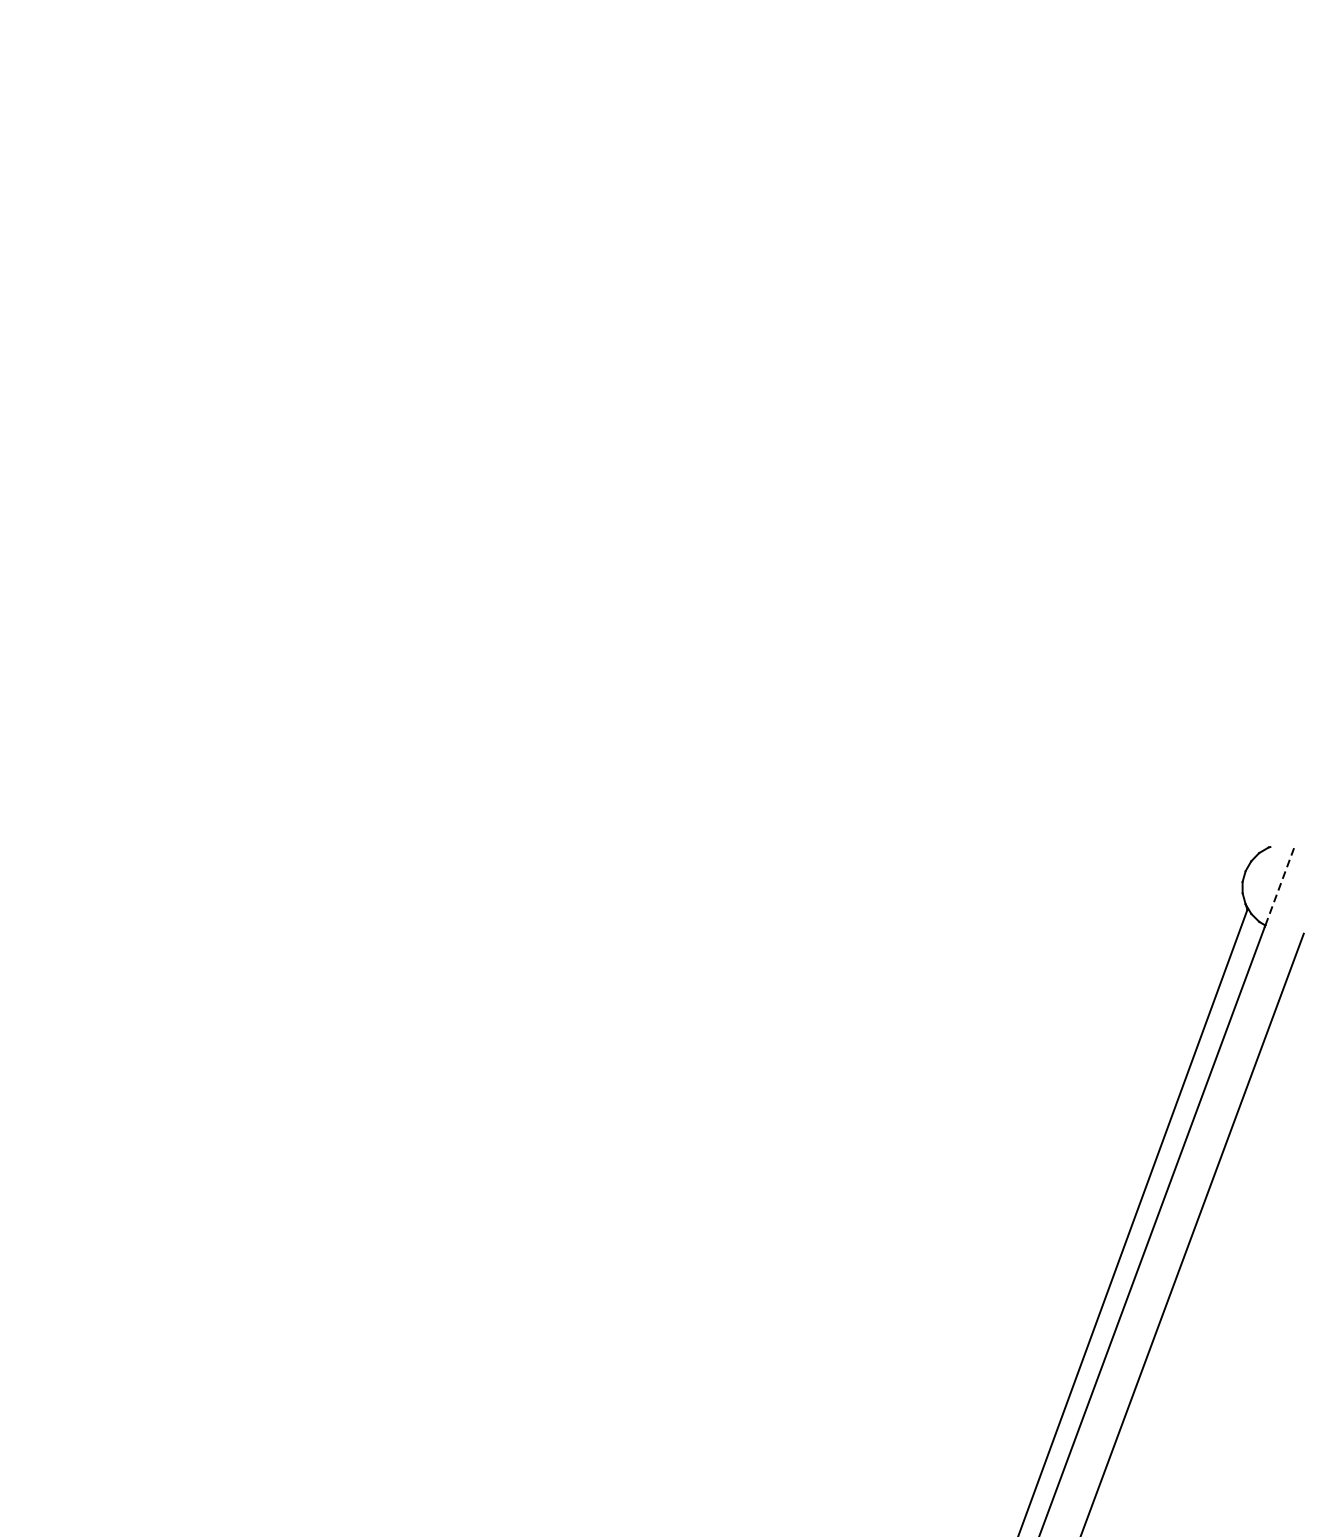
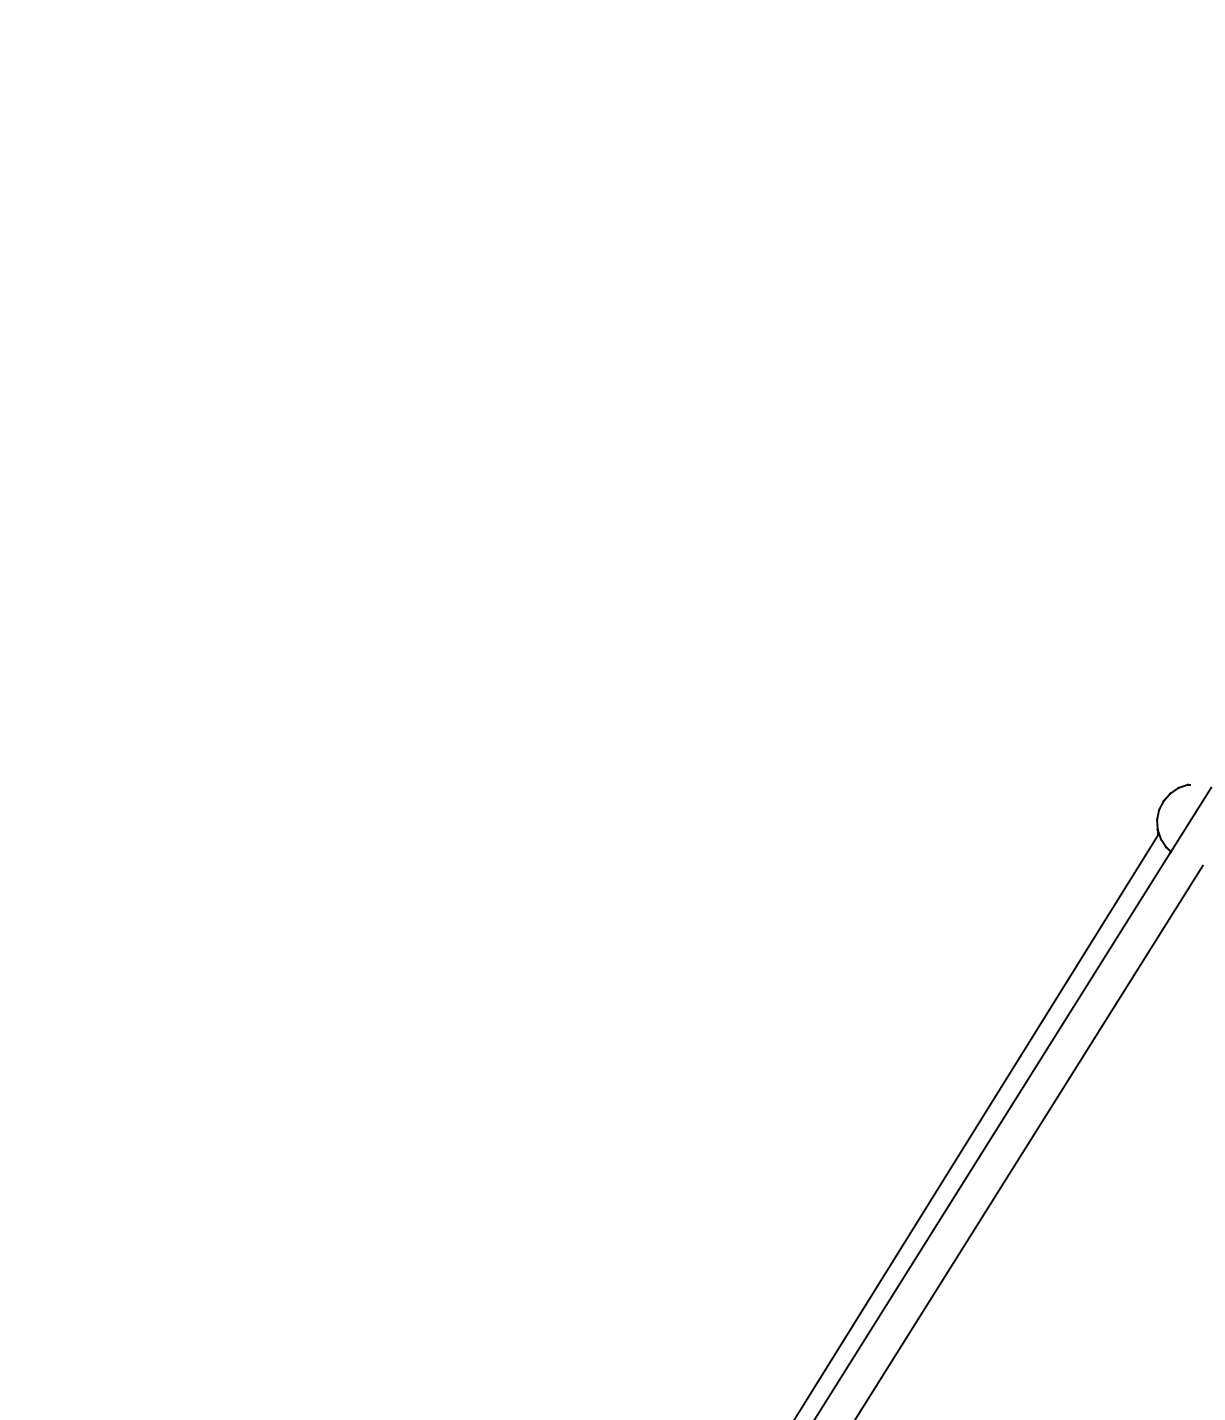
line: (1280, 885) -> (1191, 819), dashed -> solid

